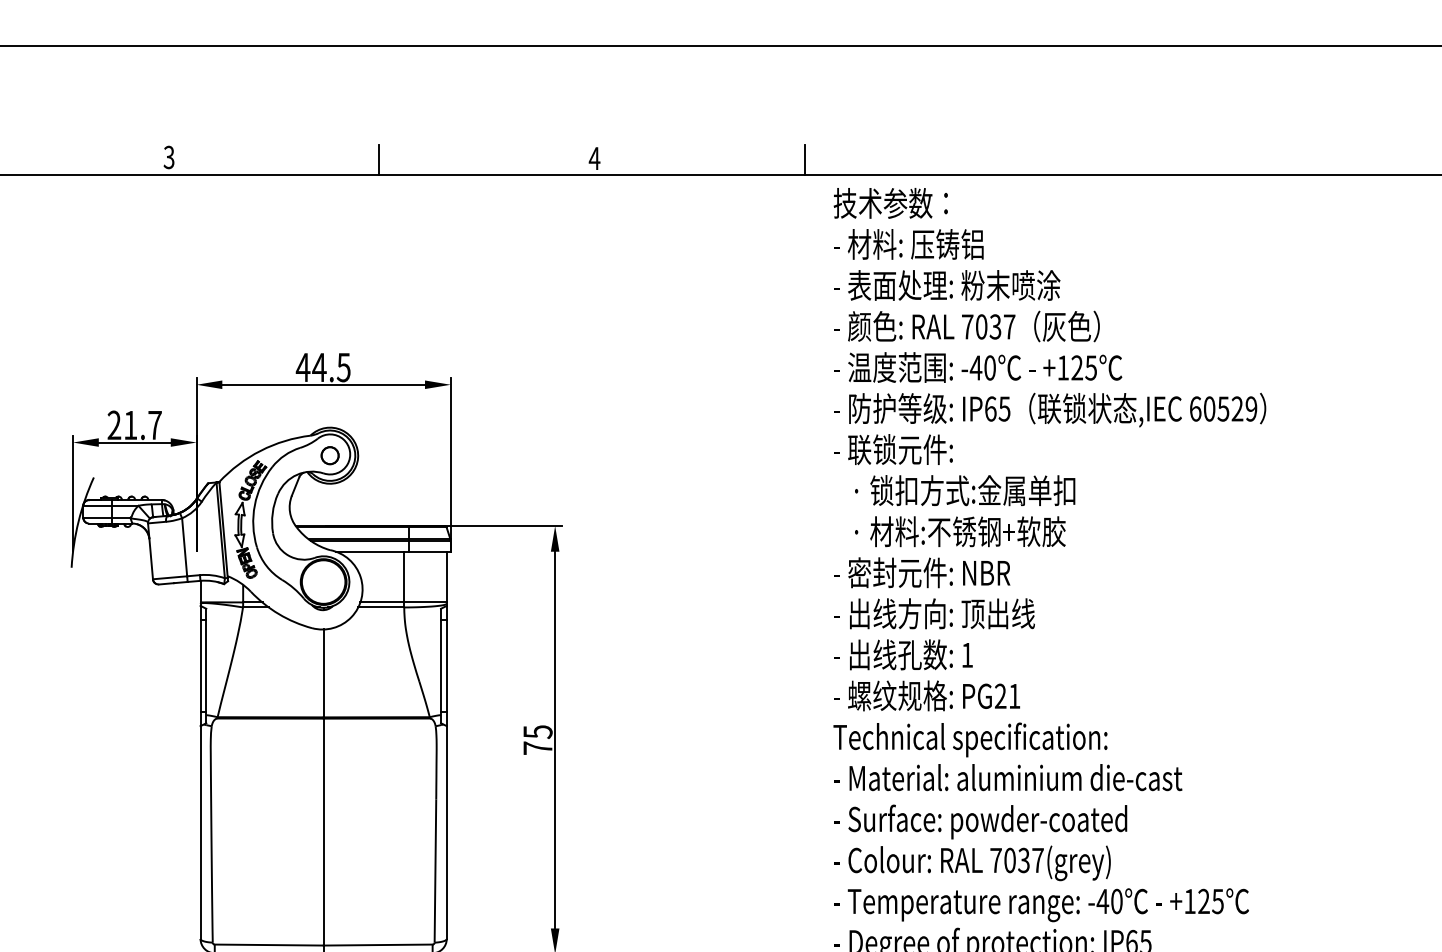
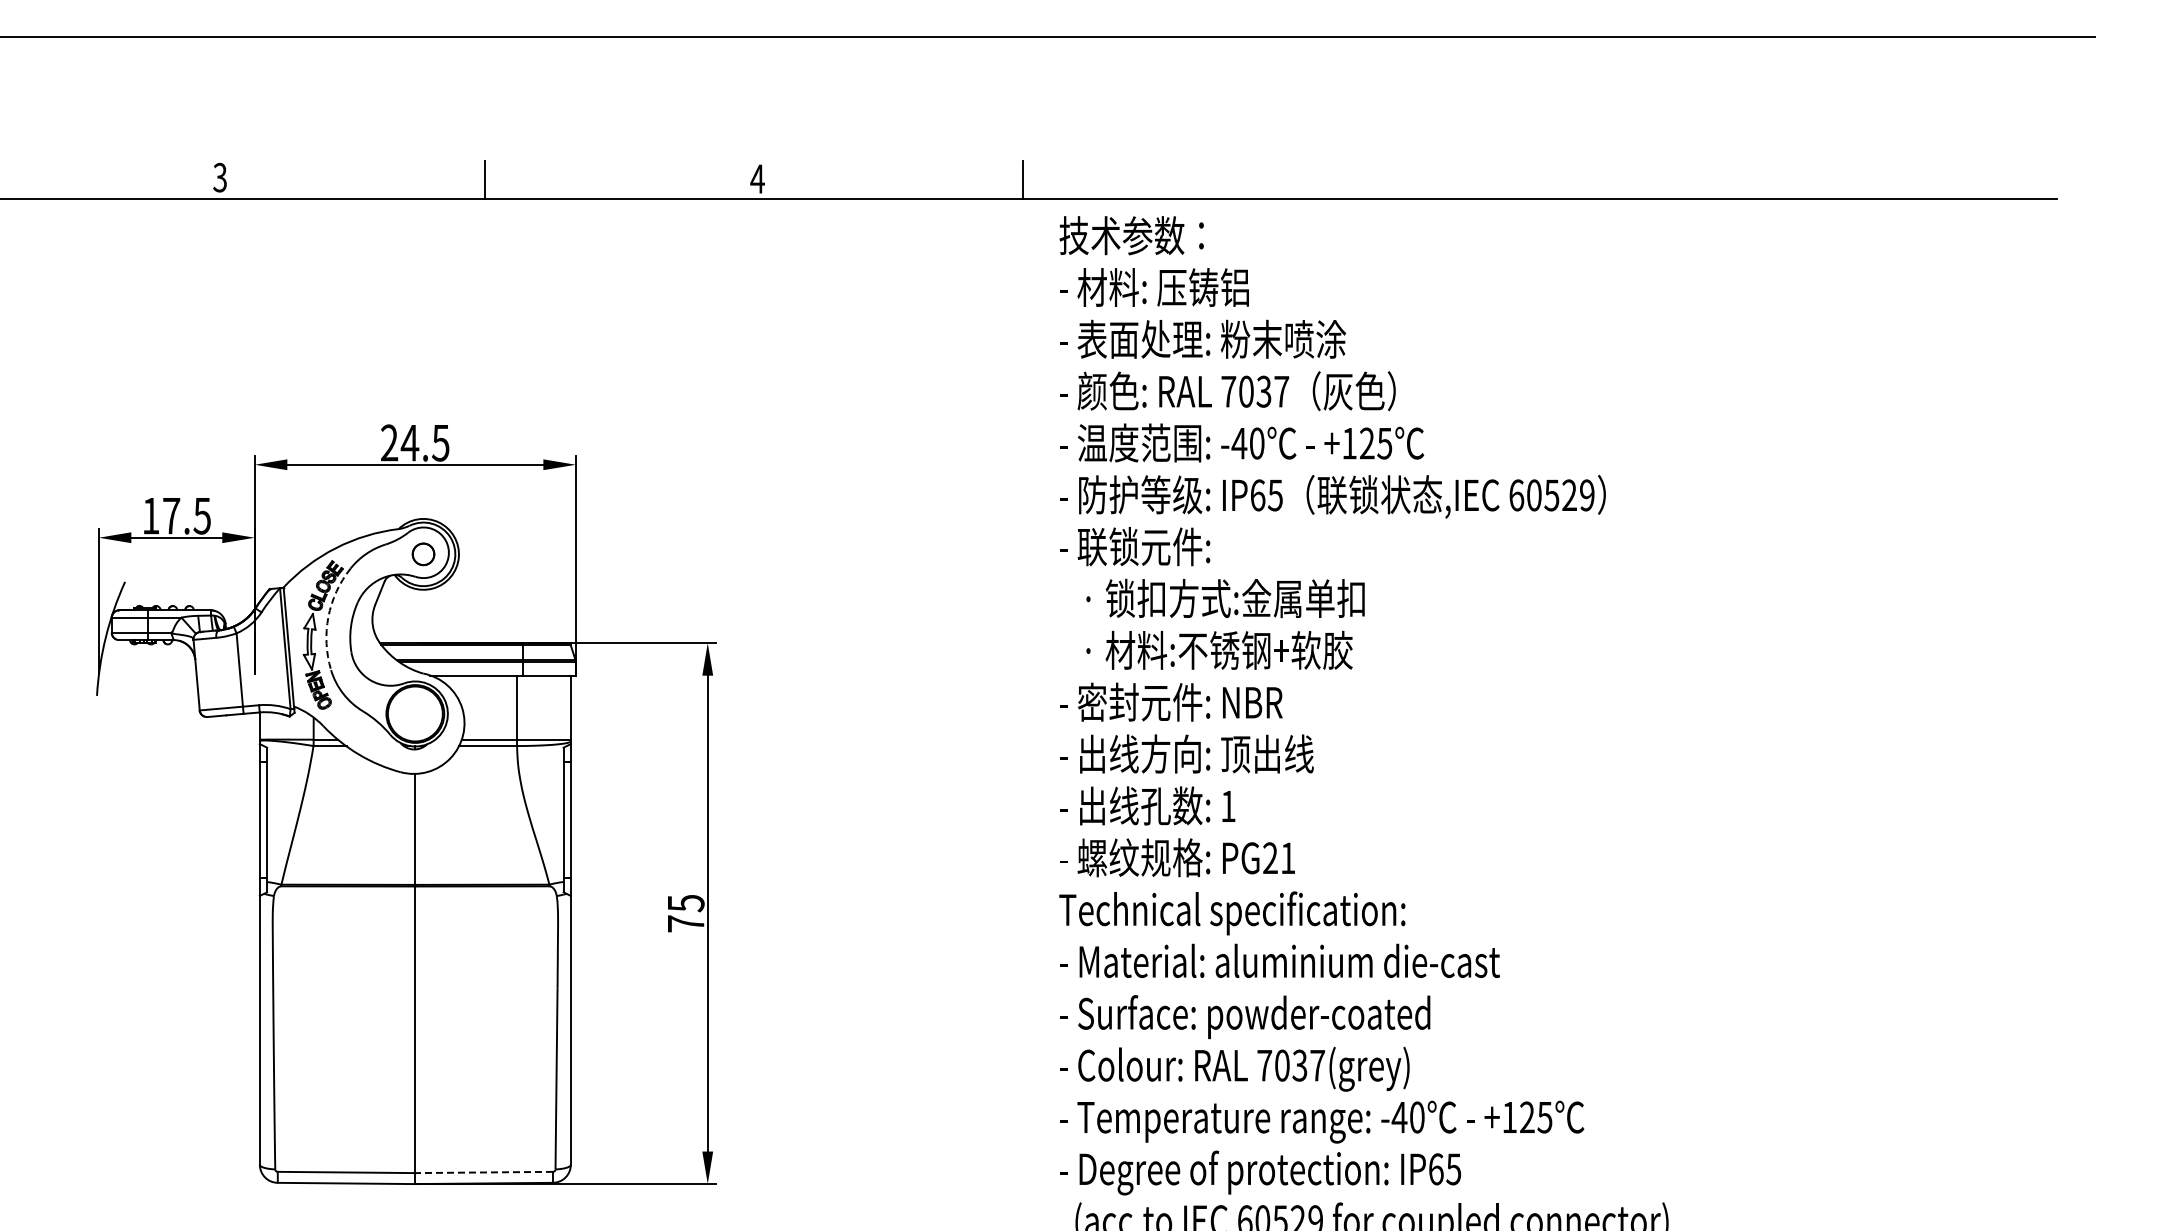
text: (303, 367) -> (389, 442), 44.5 -> 24.5
text: (134, 424) -> (176, 515), 21.7 -> 17.5
arc: (254, 504) -> (328, 616), solid -> dashed
line: (378, 945) -> (484, 1172), solid -> dashed

